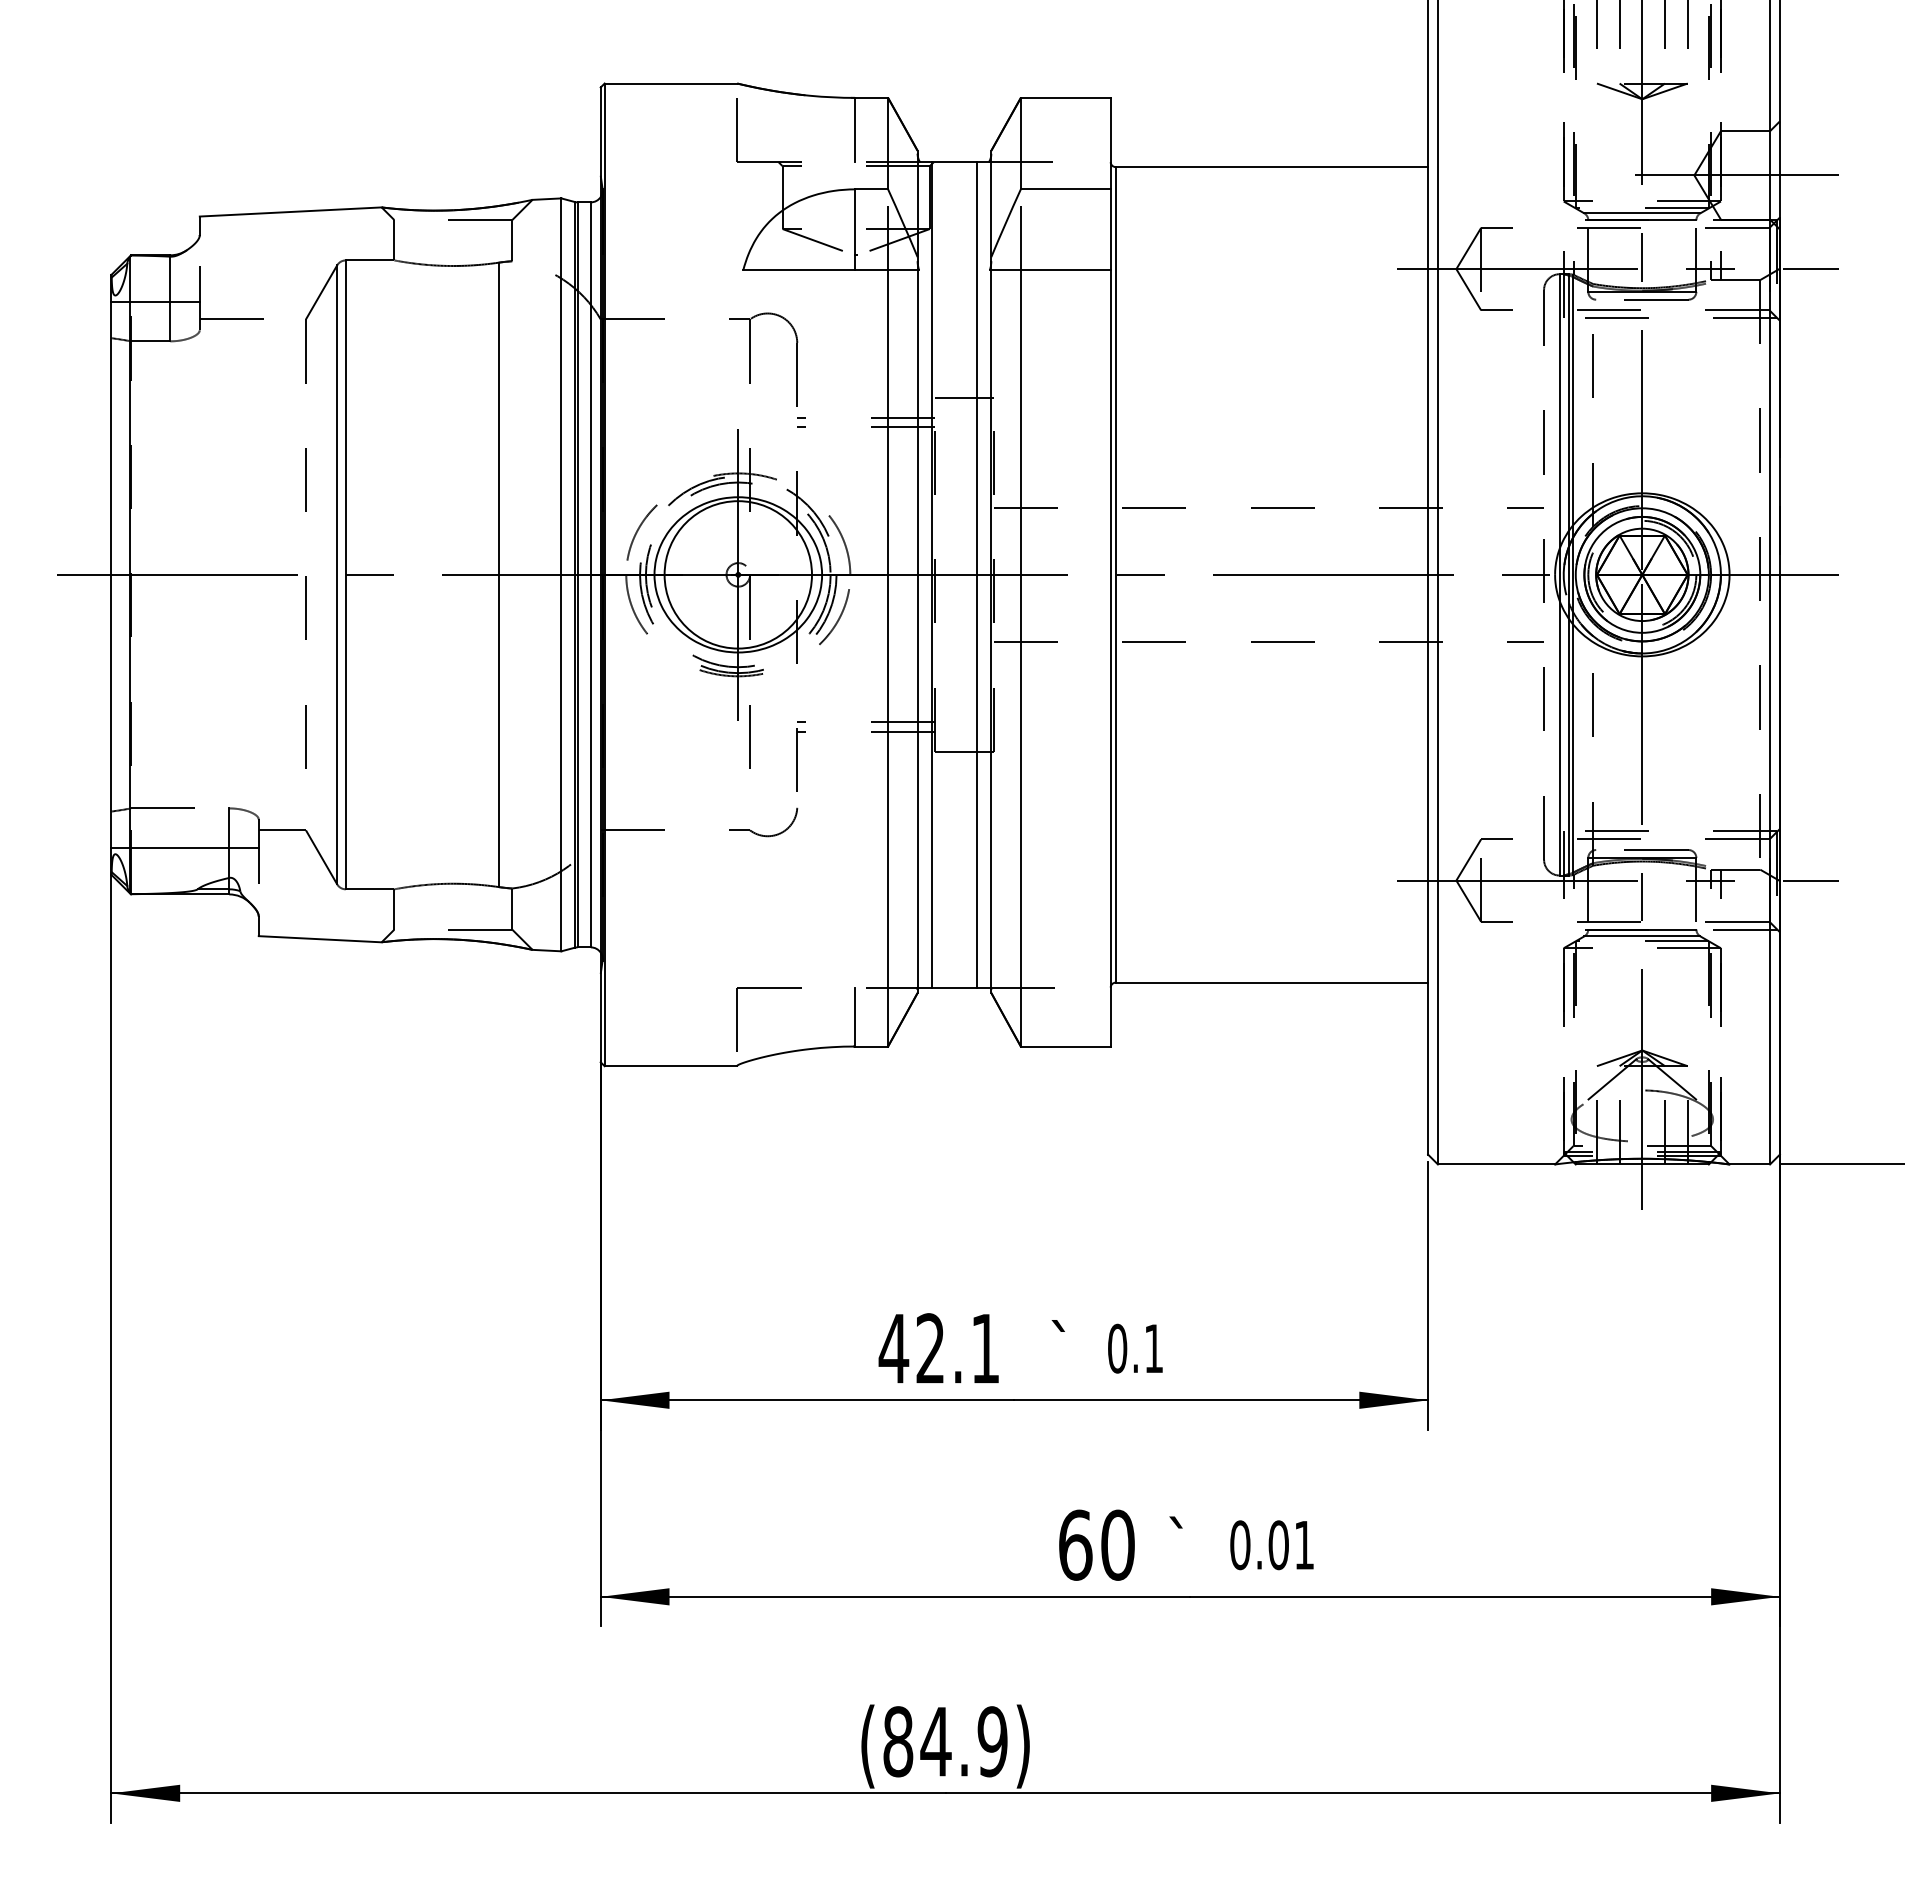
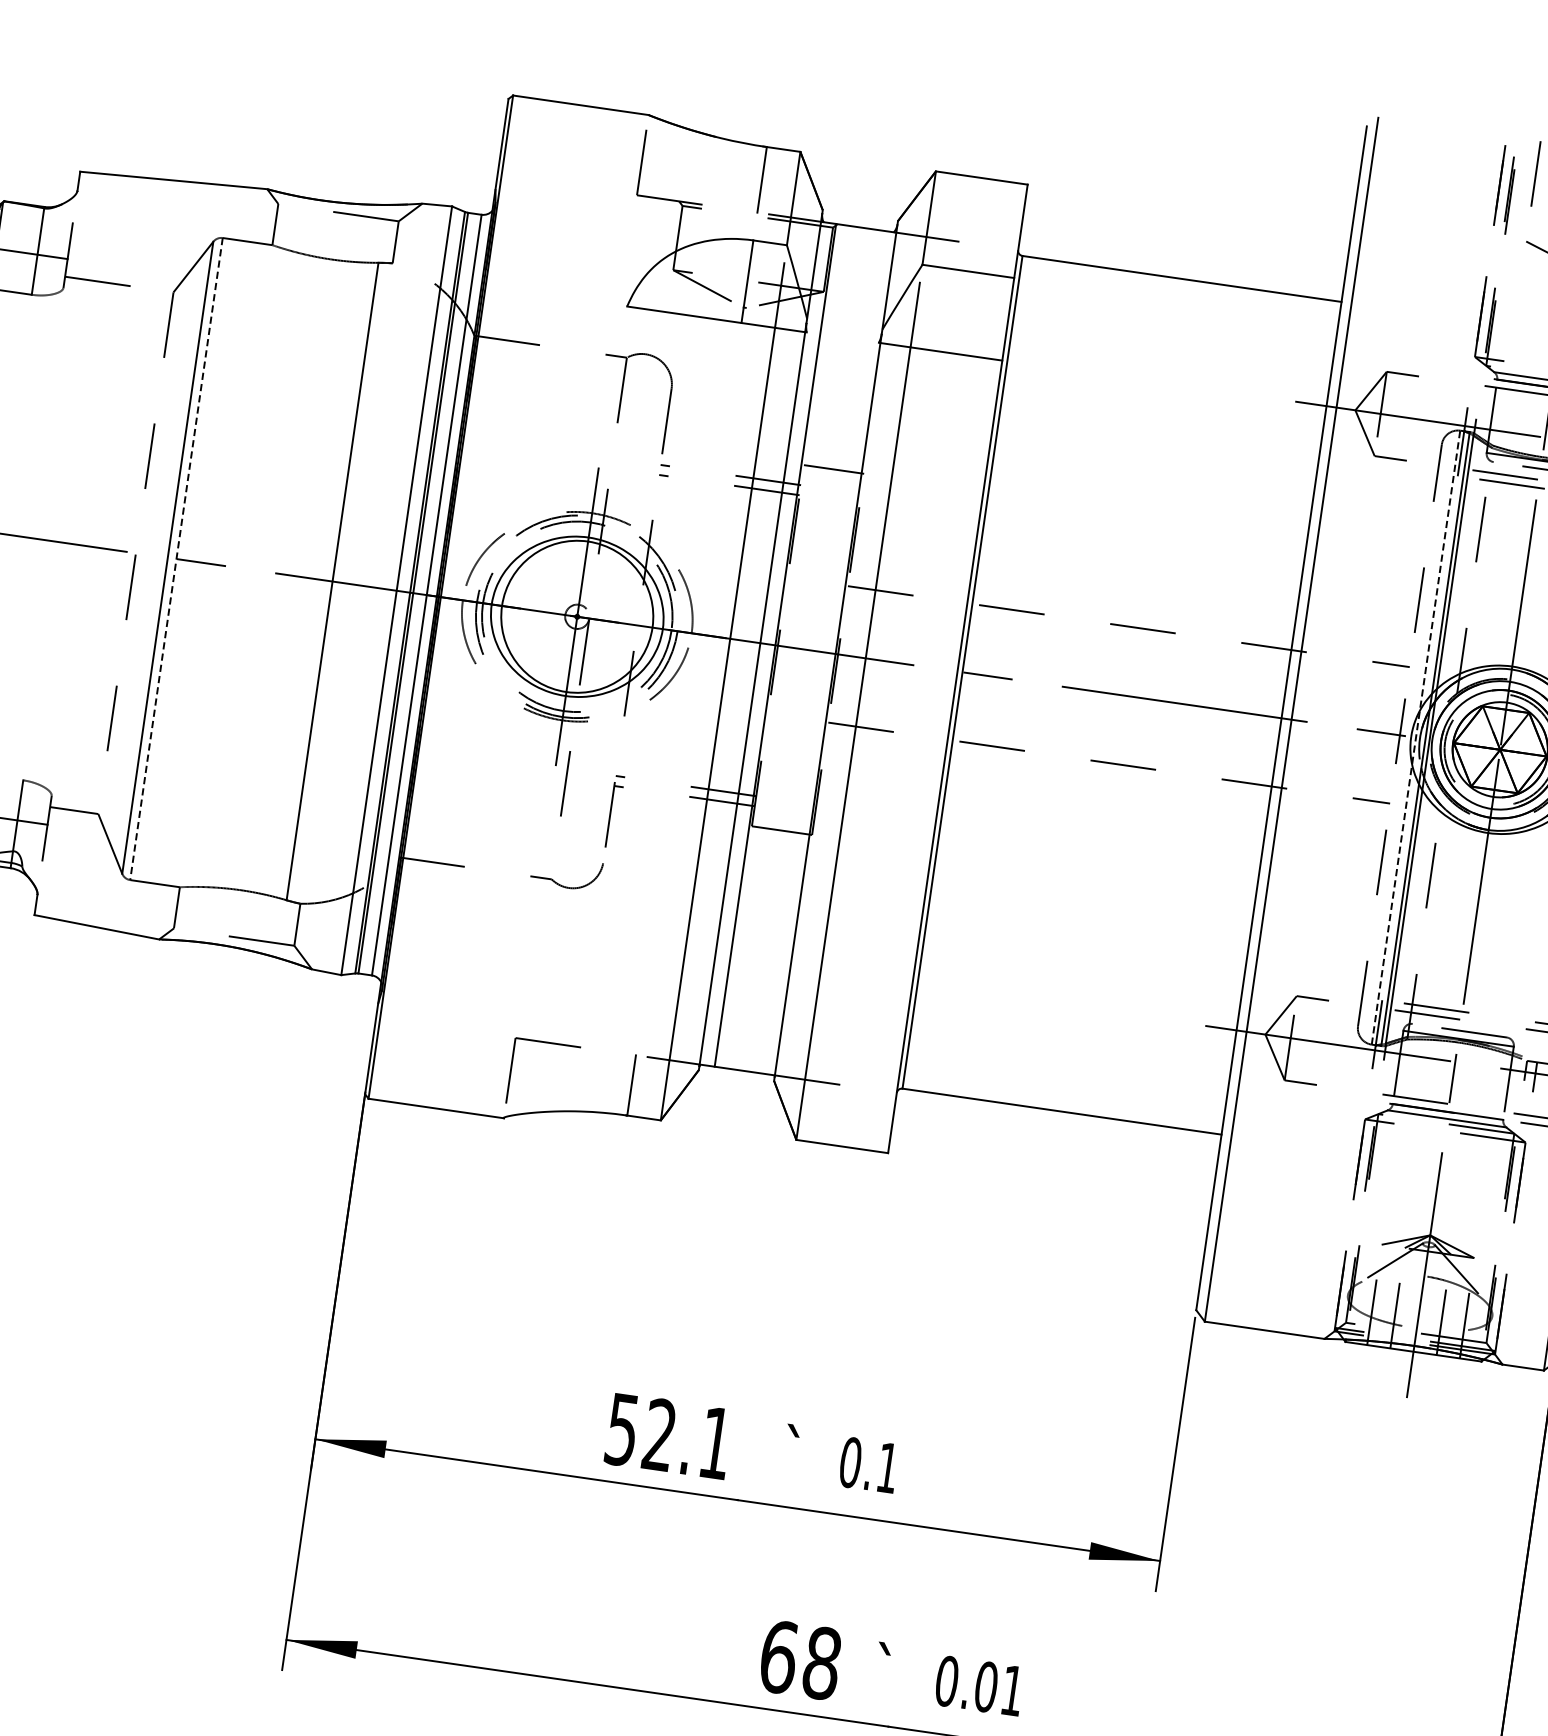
line: (976, 574) -> (820, 651), removed
line: (1559, 574) -> (1415, 737), solid -> dashed
line: (345, 575) -> (176, 559), solid -> dashed
text: (893, 1349) -> (621, 1430), 42.1 -> 52.1
text: (1117, 1545) -> (821, 1663), 60 -> 68

